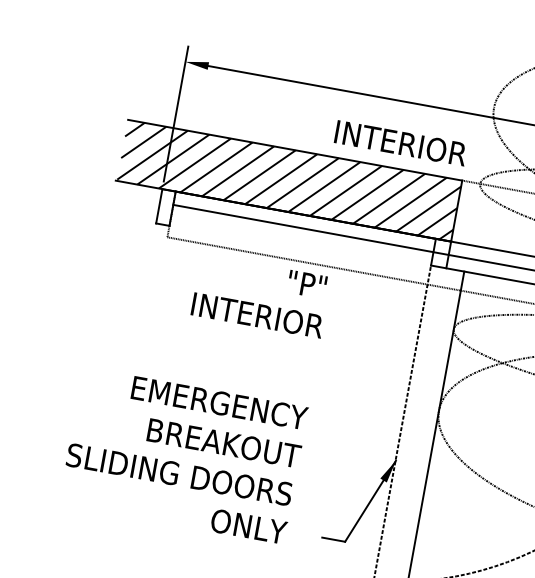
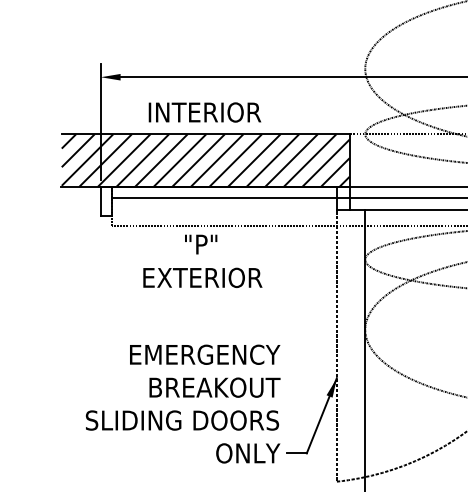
text: (400, 143) -> (204, 112), moved
text: (307, 284) -> (201, 244), moved
text: (262, 315) -> (203, 277), INTERIOR -> EXTERIOR
text: (184, 455) -> (183, 403), moved

